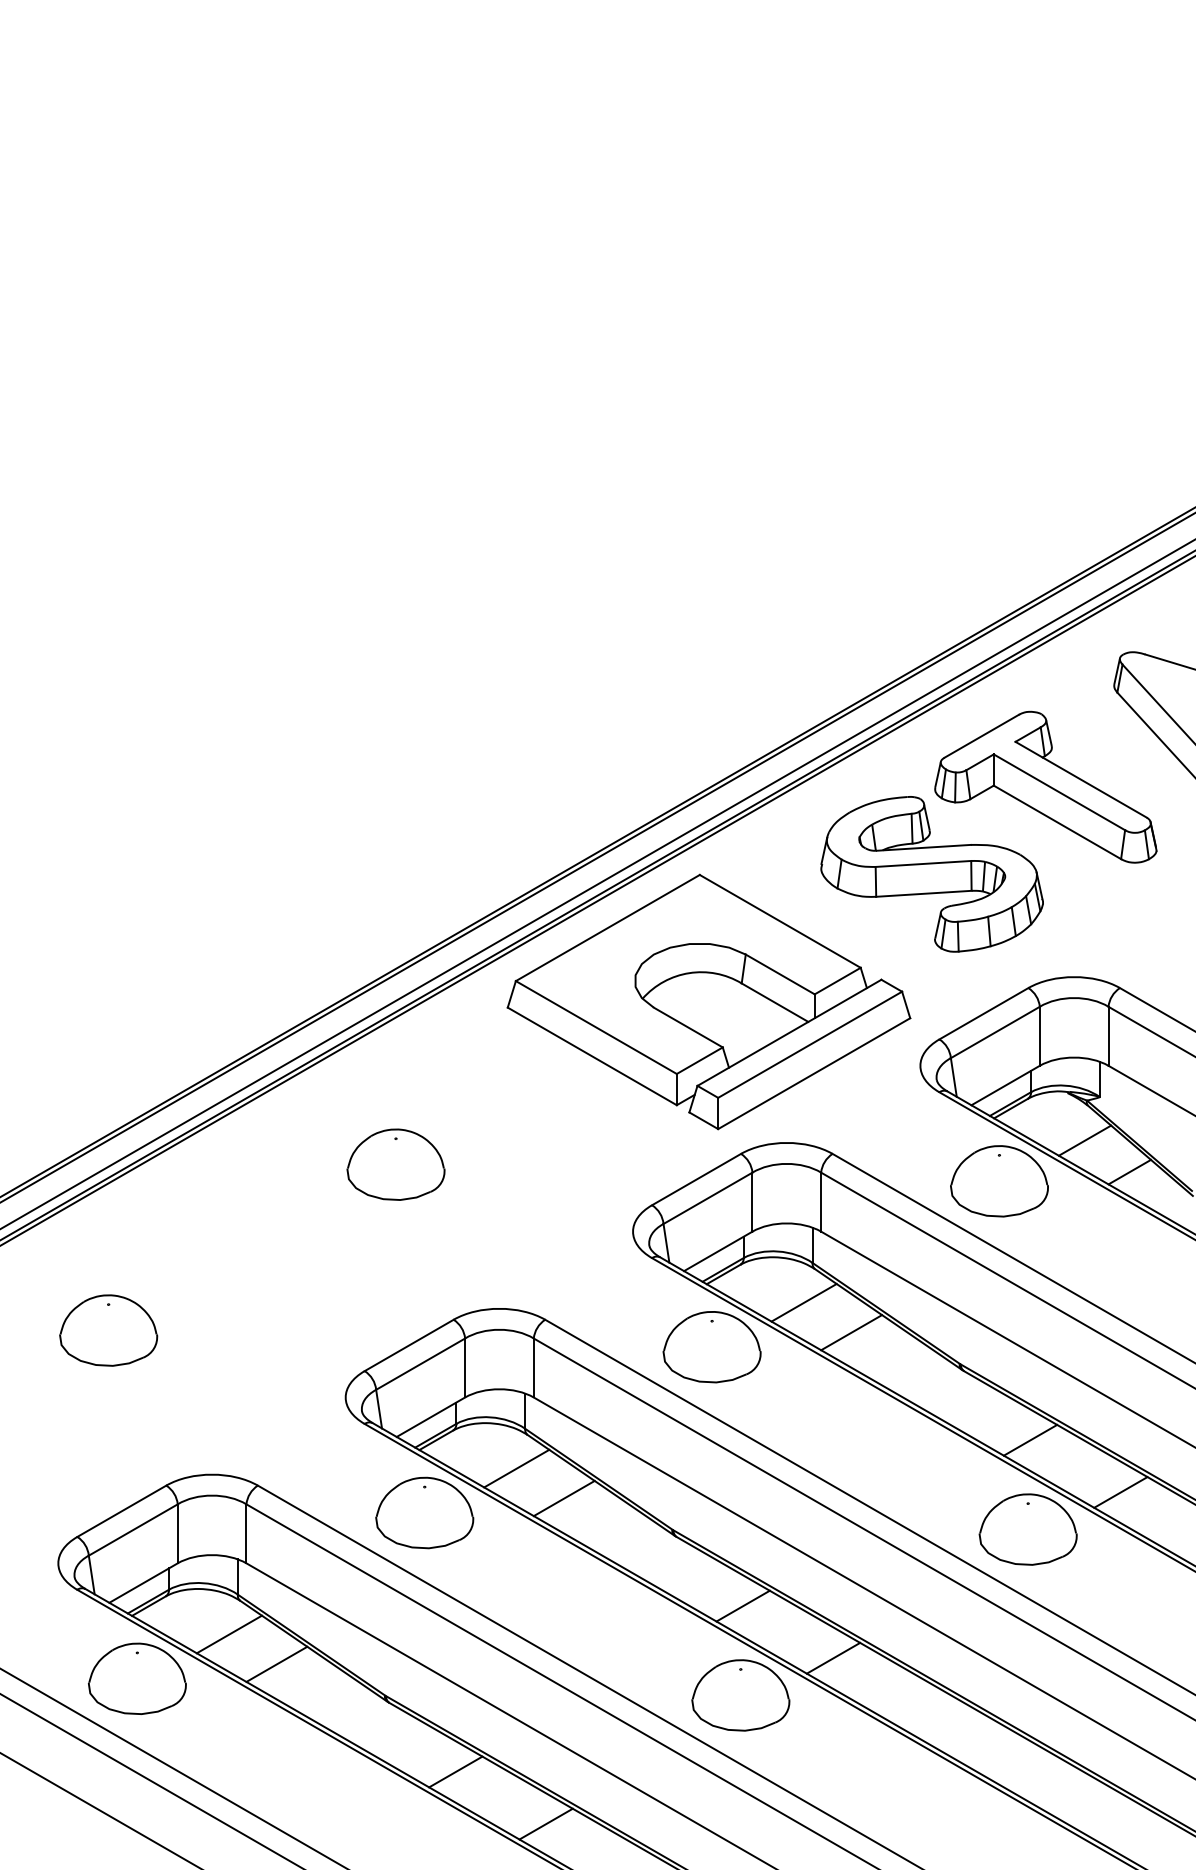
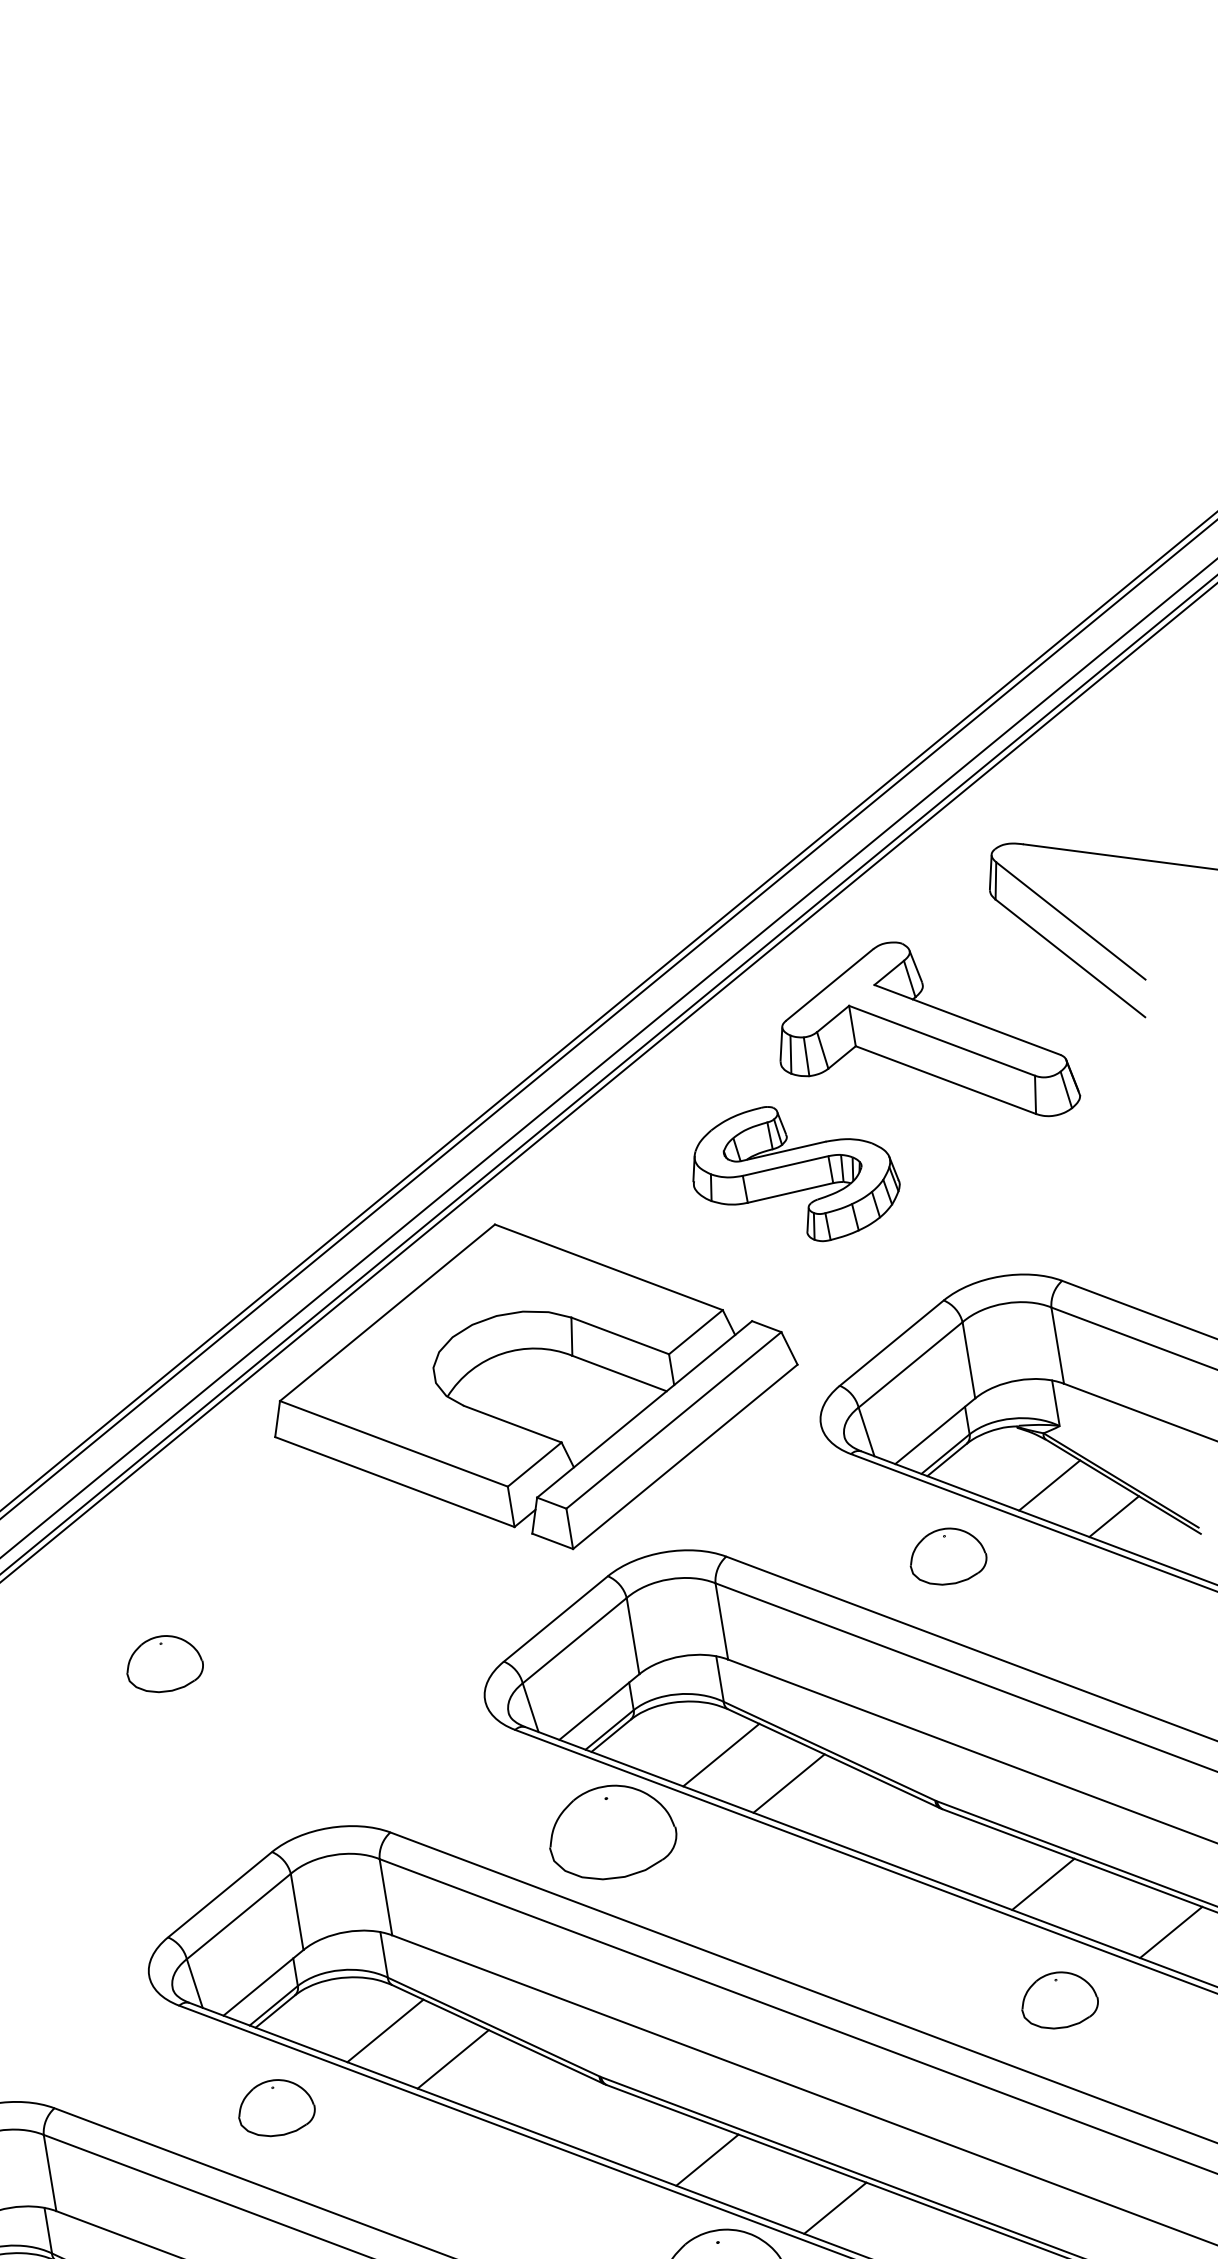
part: (931, 874) -> (794, 1174), size x0.7
part: (395, 1164) -> (163, 1663), size x0.6
part: (999, 1181) -> (947, 1556), size x0.6
part: (424, 1512) -> (275, 2107), size x0.6
part: (1027, 1529) -> (1058, 2000), size x0.6

